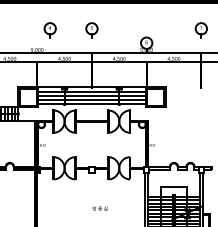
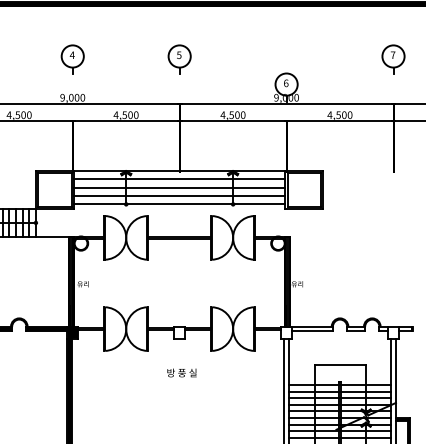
part: (49, 30) -> (71, 59), moved
text: (99, 208) -> (180, 372), moved

